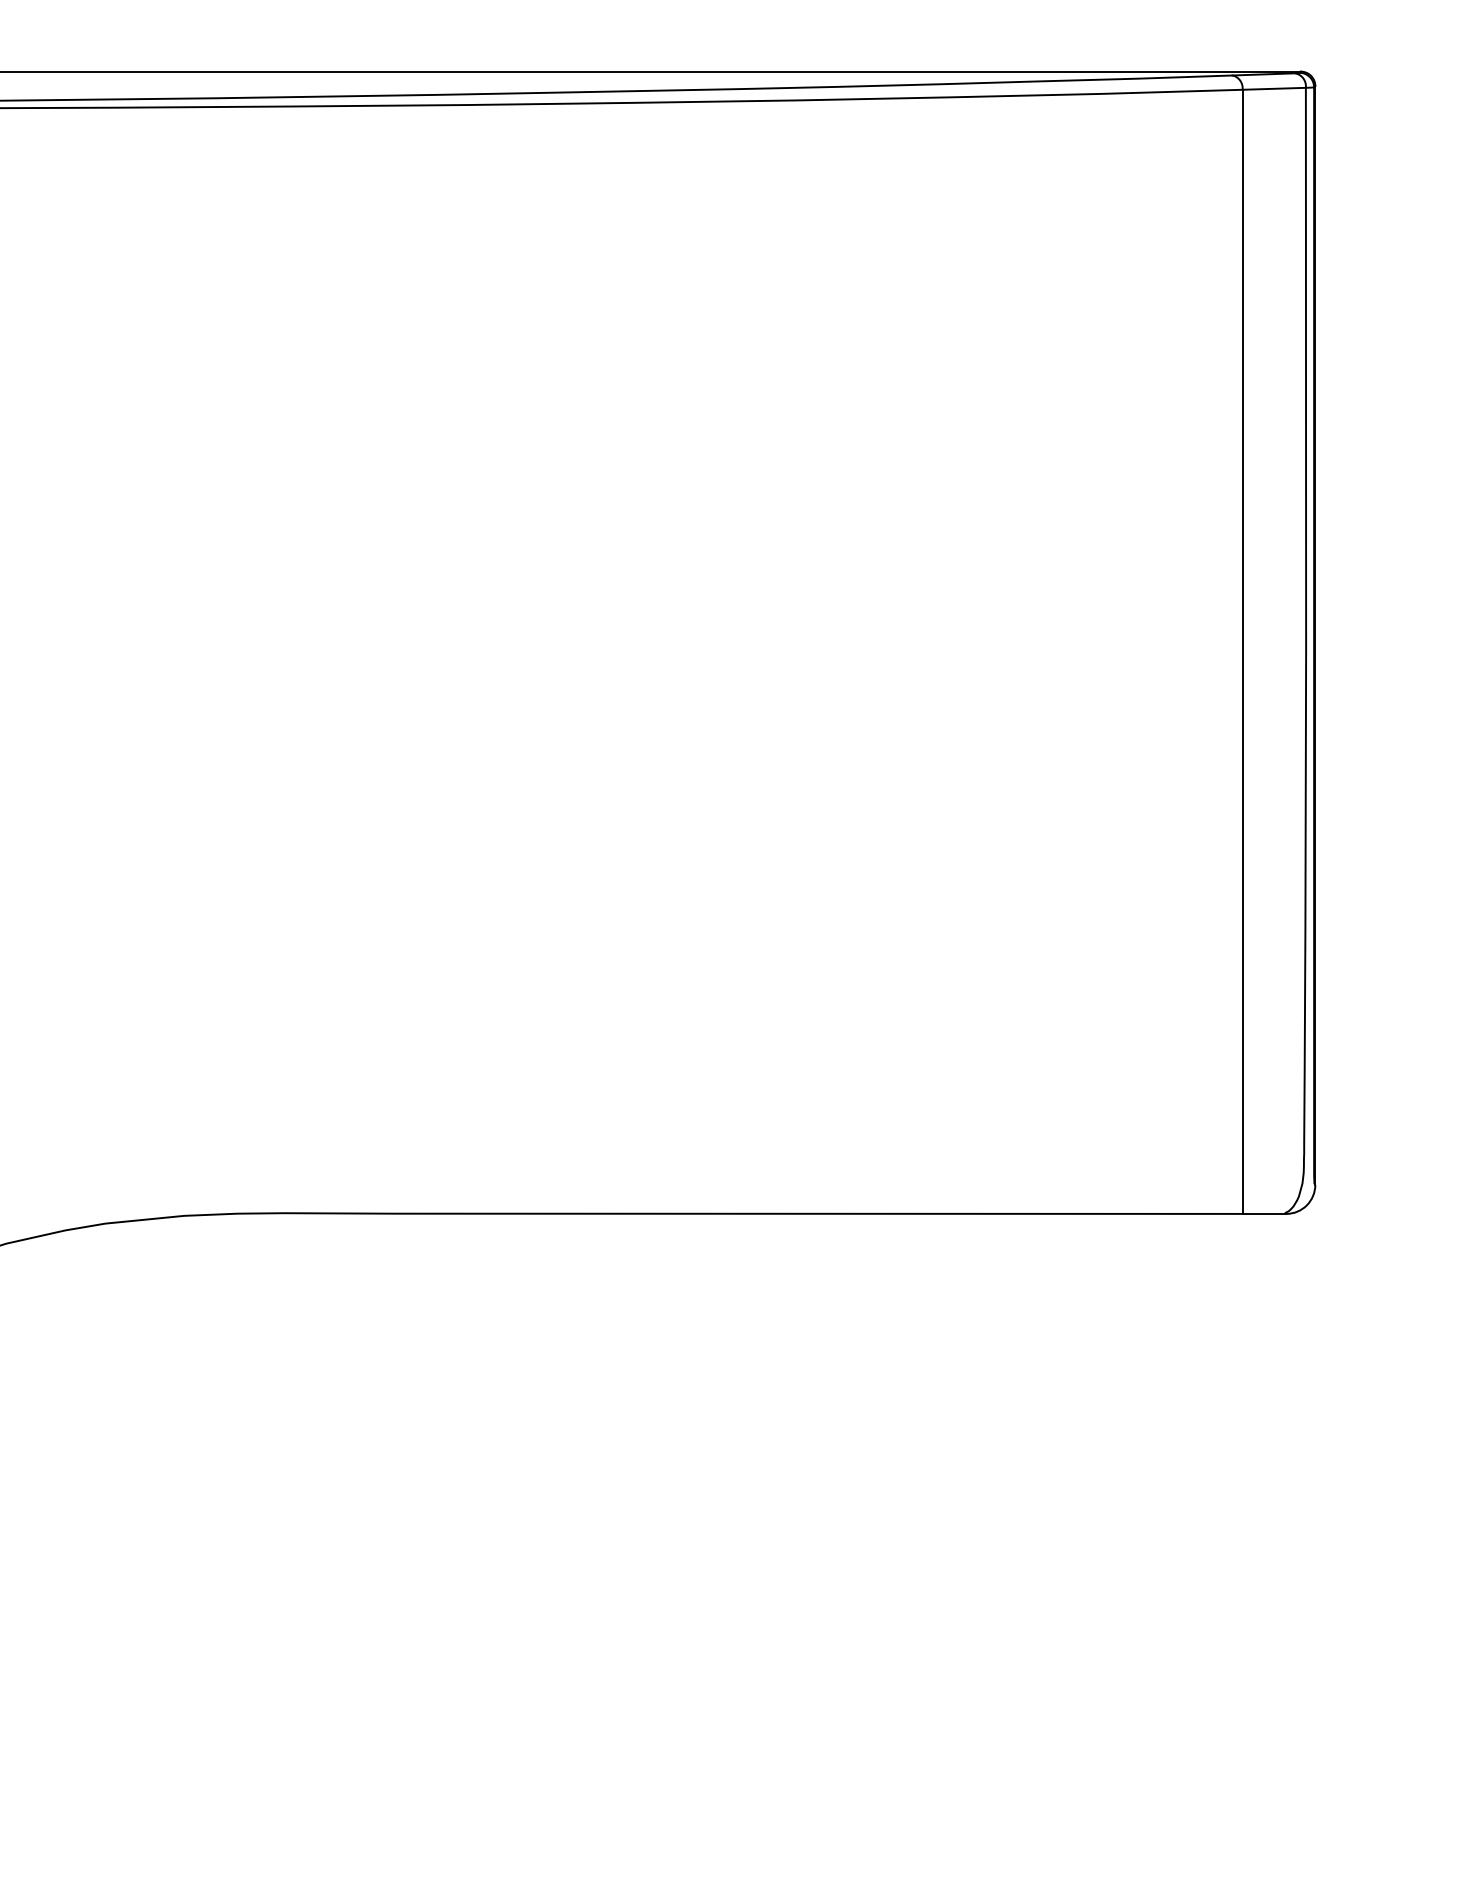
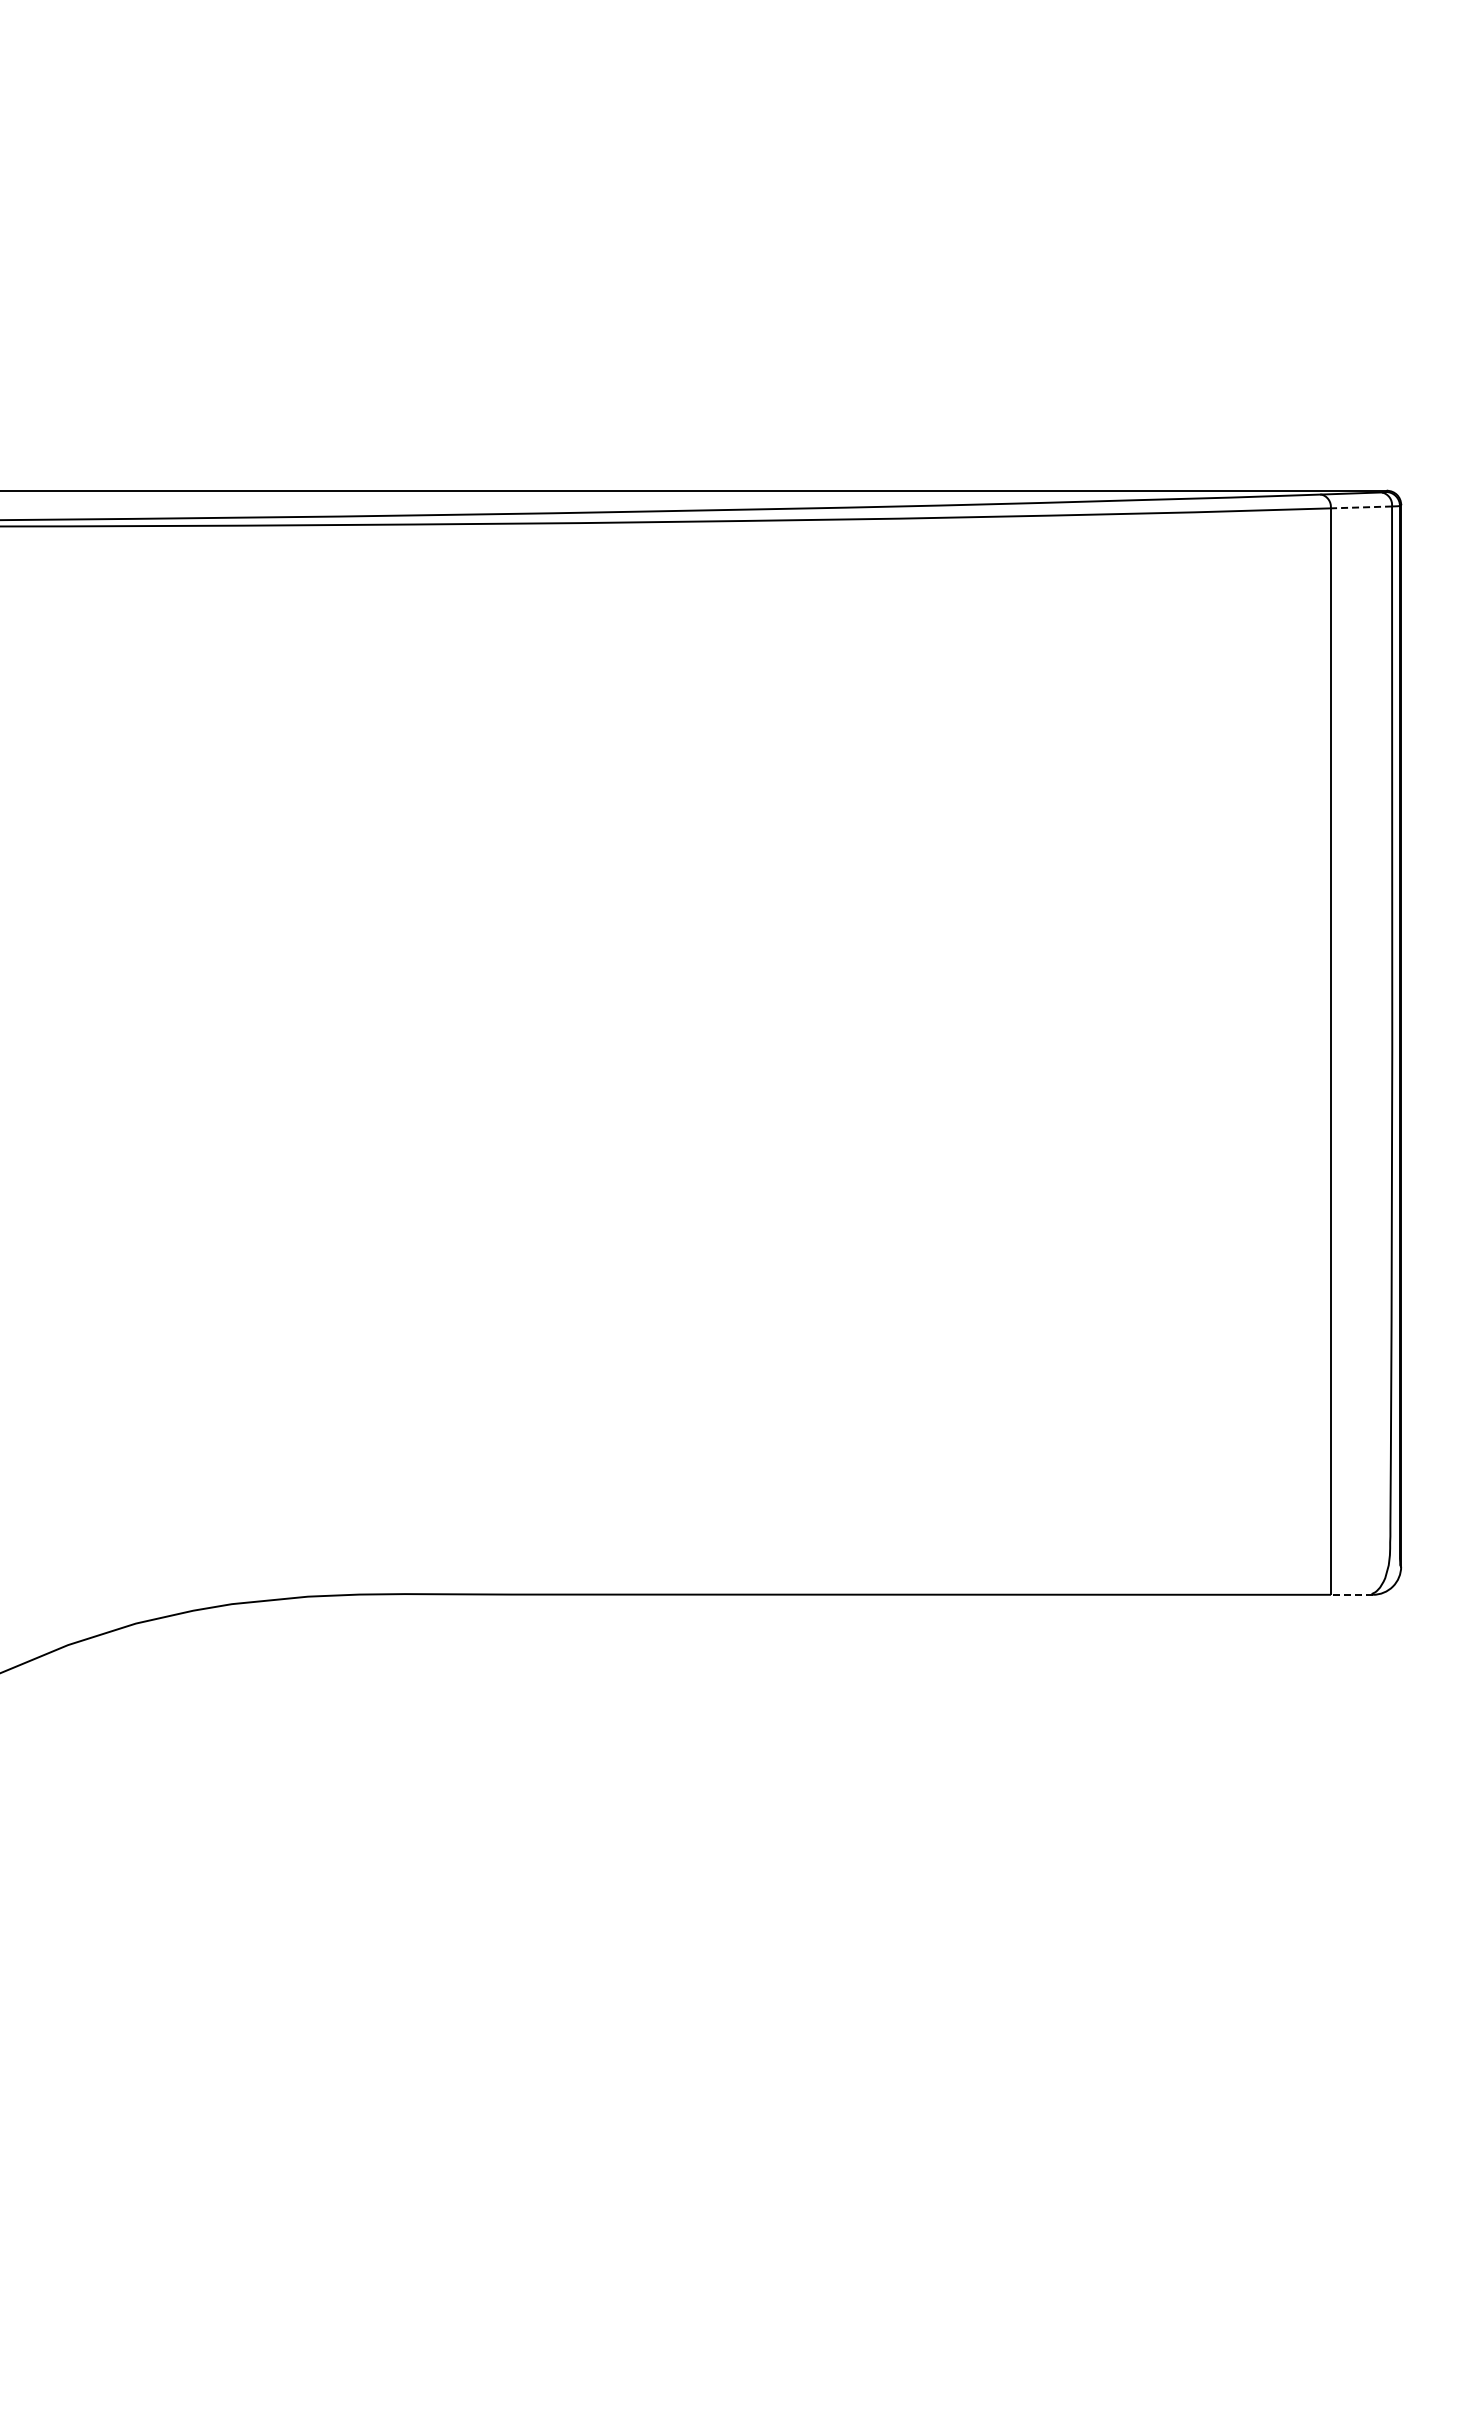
line: (1274, 88) -> (1361, 507), solid -> dashed
line: (1263, 1213) -> (1351, 1594), solid -> dashed

